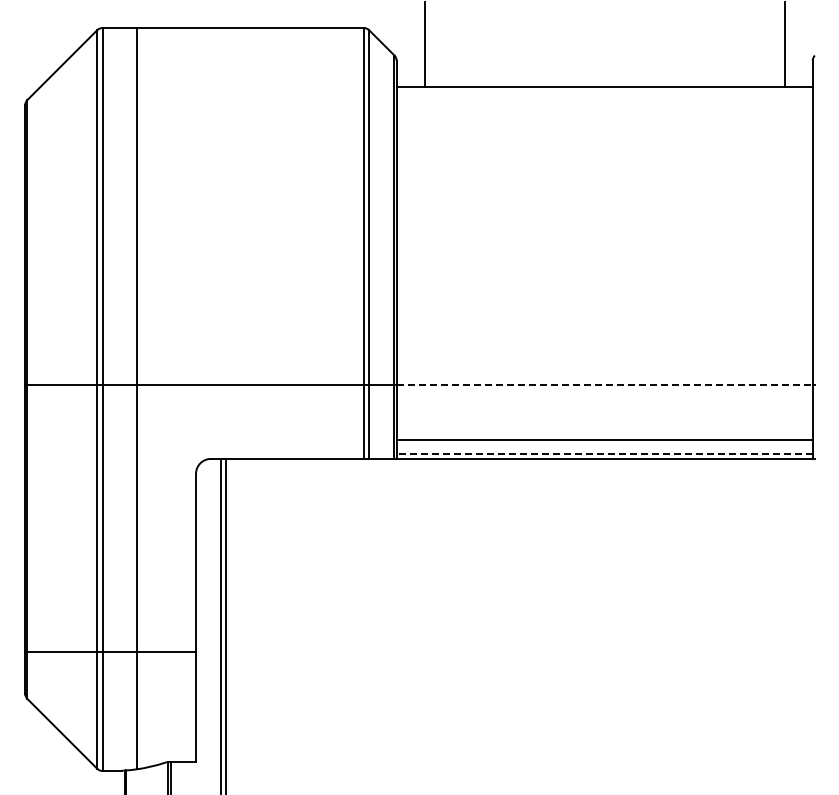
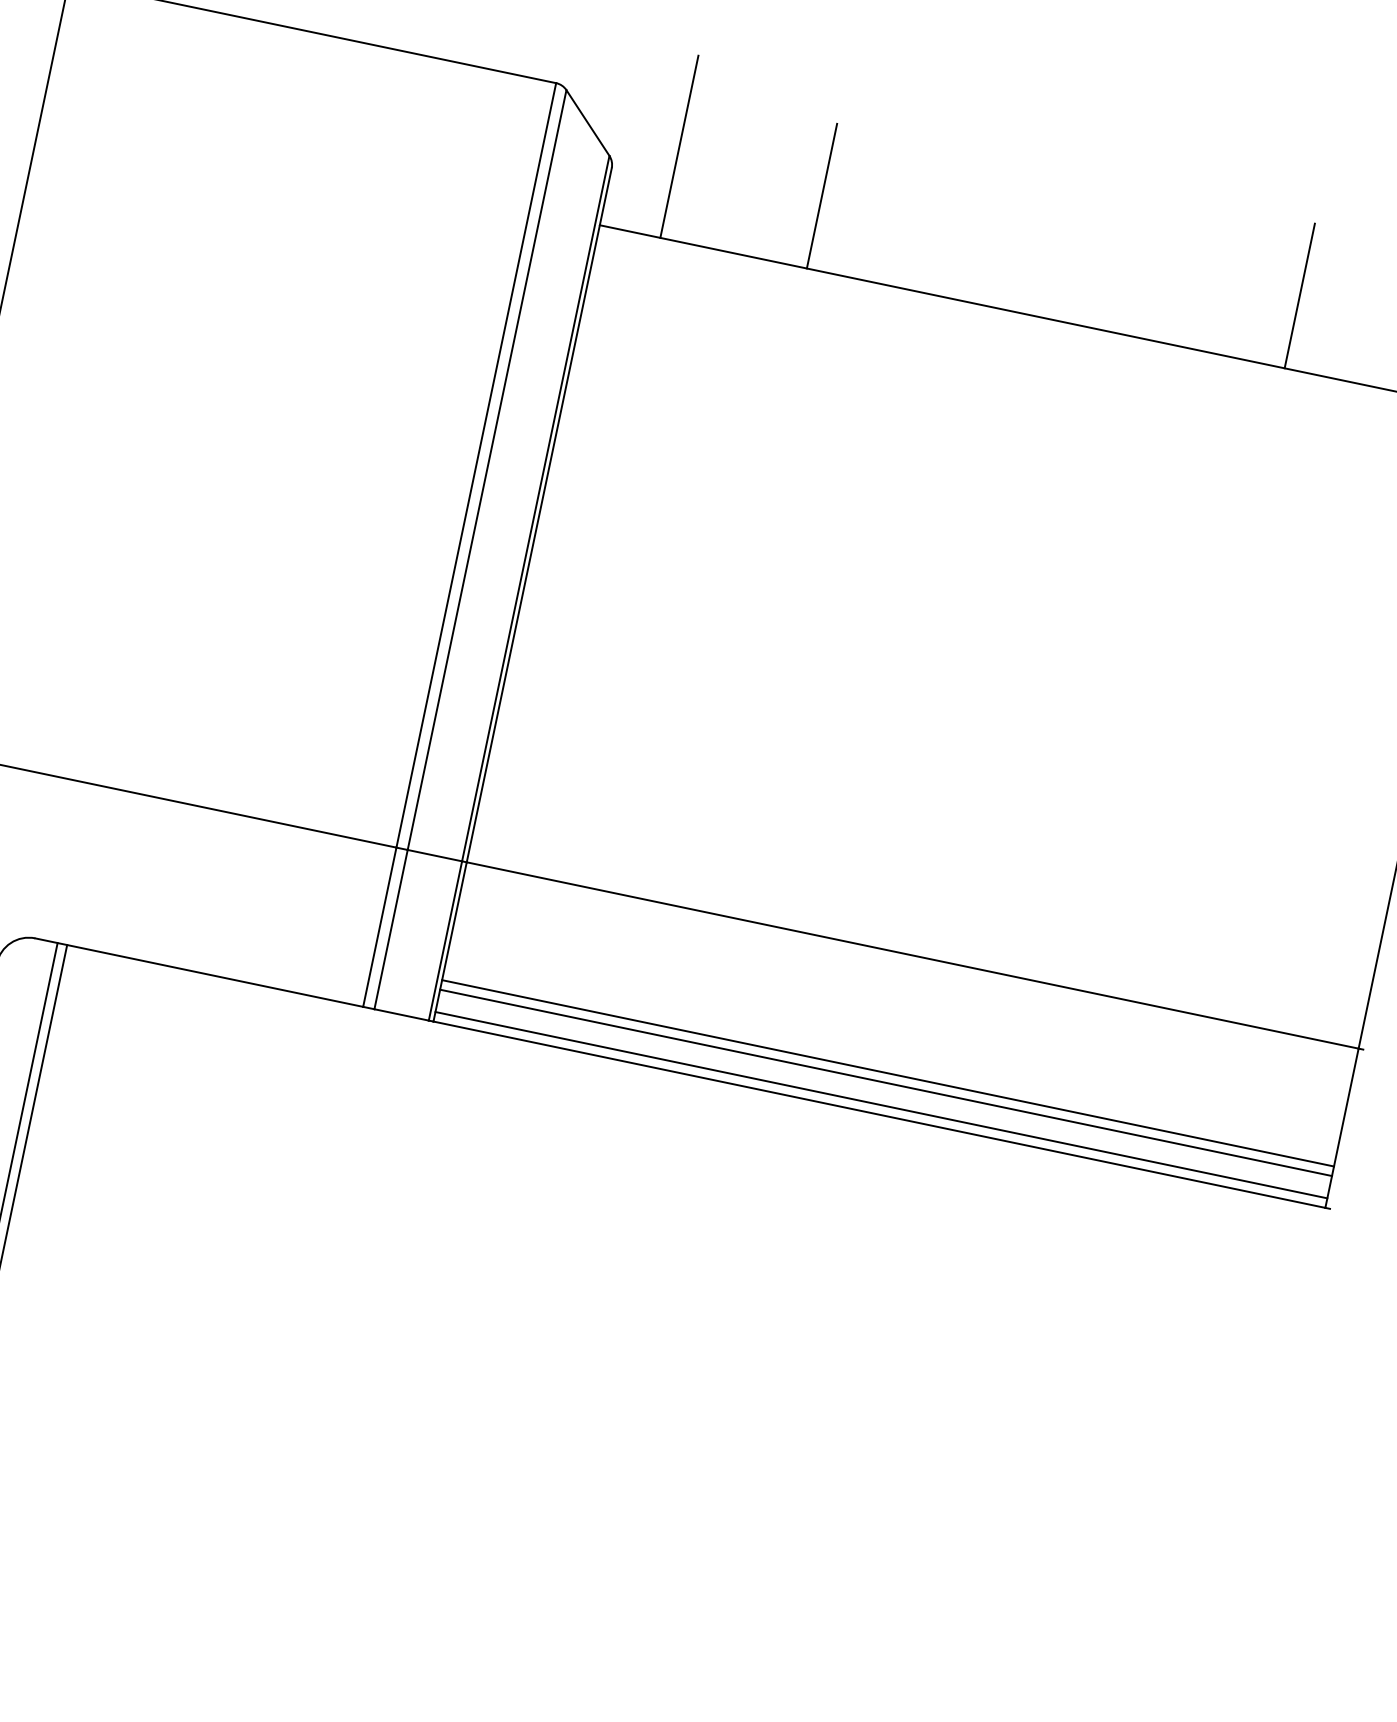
line: (493, 53) -> (822, 195), added
line: (716, 53) -> (1300, 295), added
line: (605, 384) -> (914, 955), dashed -> solid
line: (604, 444) -> (885, 1083), added
line: (604, 454) -> (880, 1105), dashed -> solid

